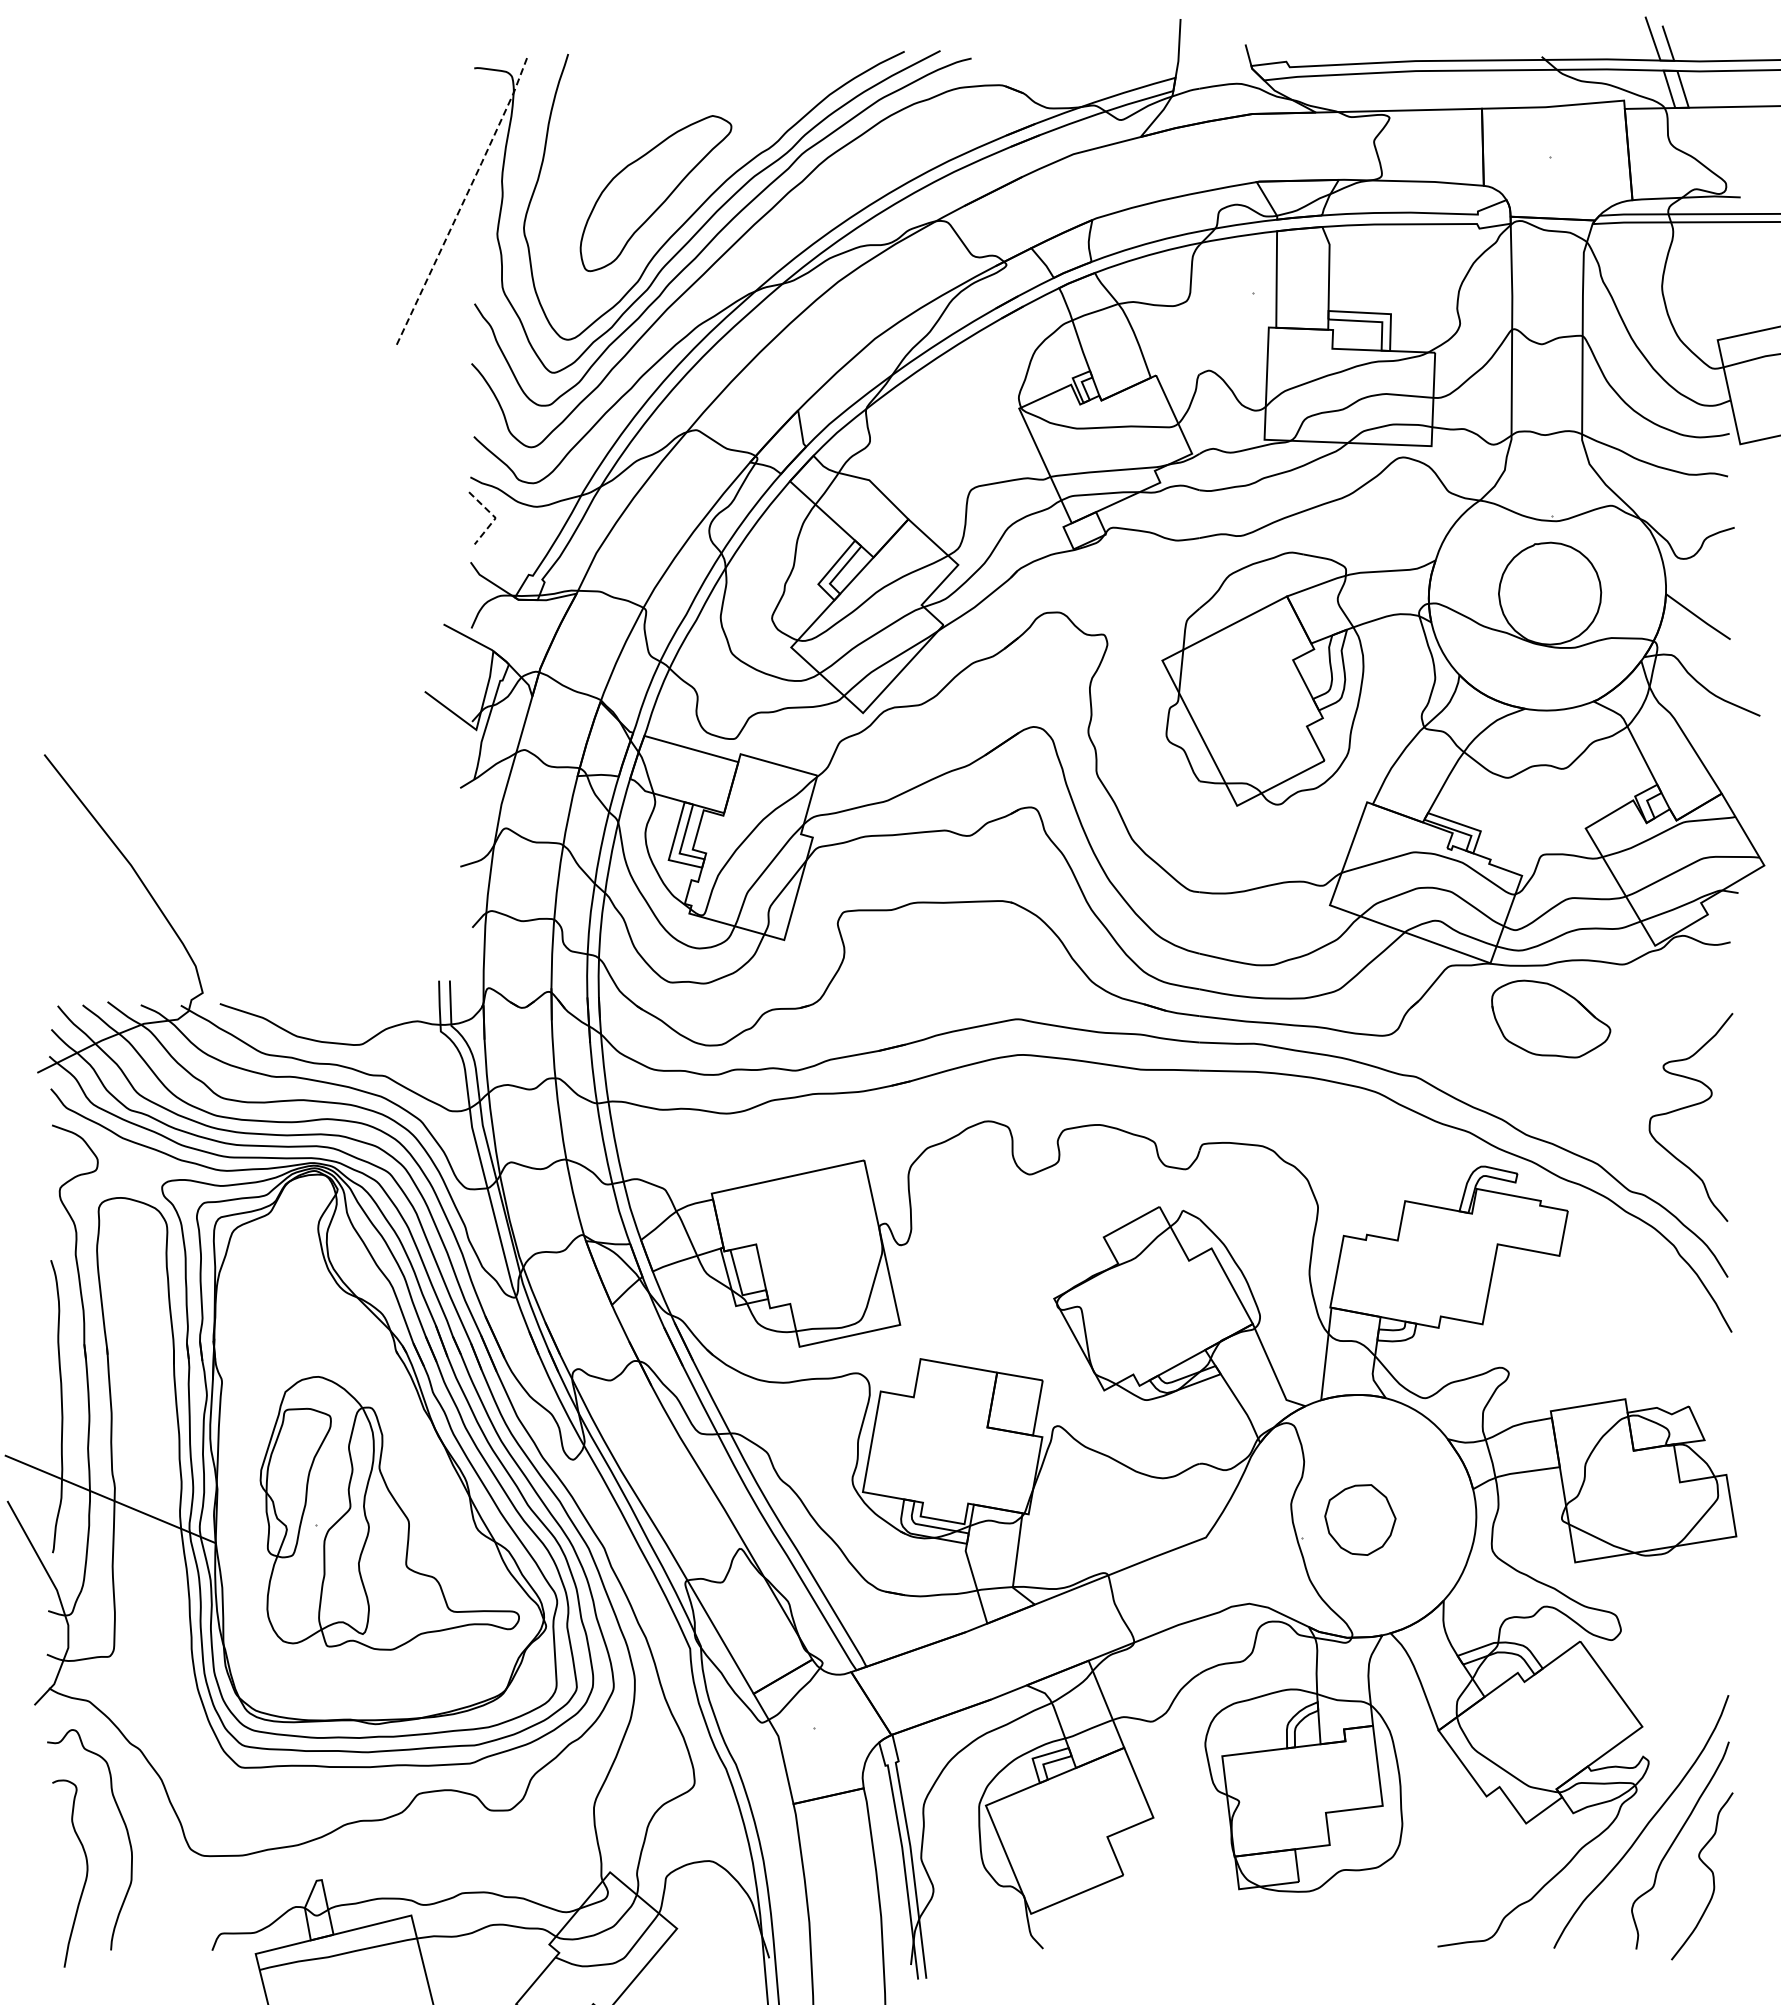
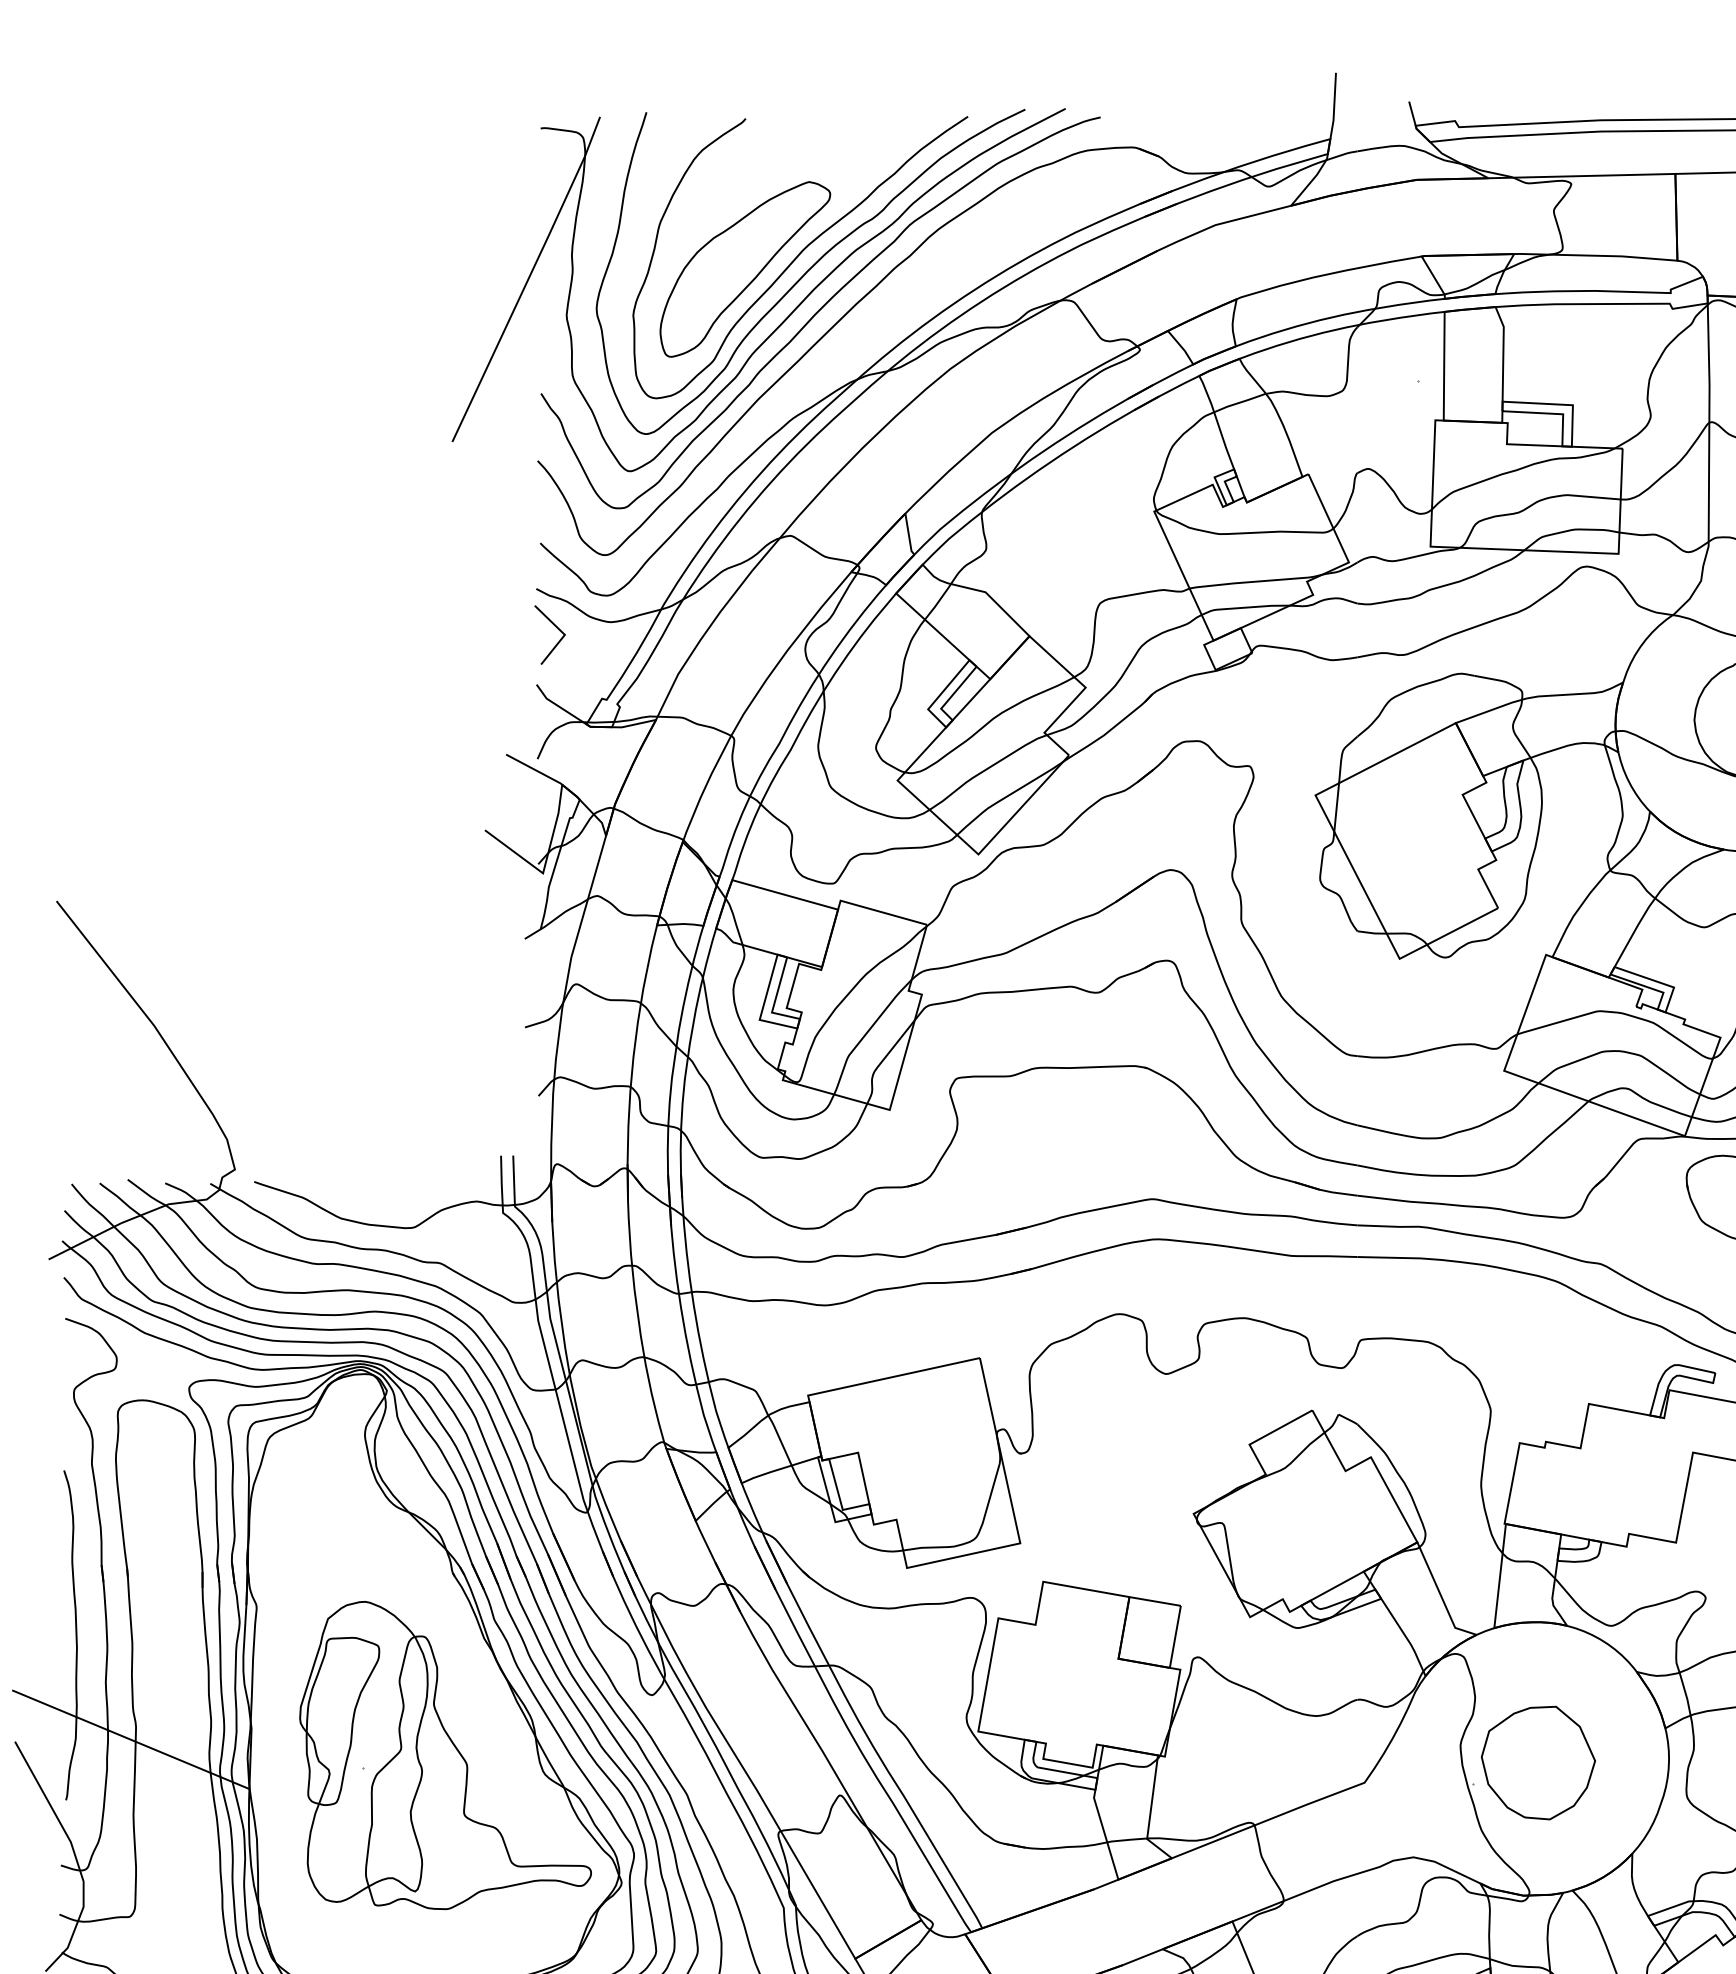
curve: (704, 181) -> (799, 255), added
line: (463, 201) -> (528, 278), dashed -> solid
line: (495, 517) -> (564, 634), dashed -> solid
part: (1360, 1519) -> (1538, 1762), size x1.43

